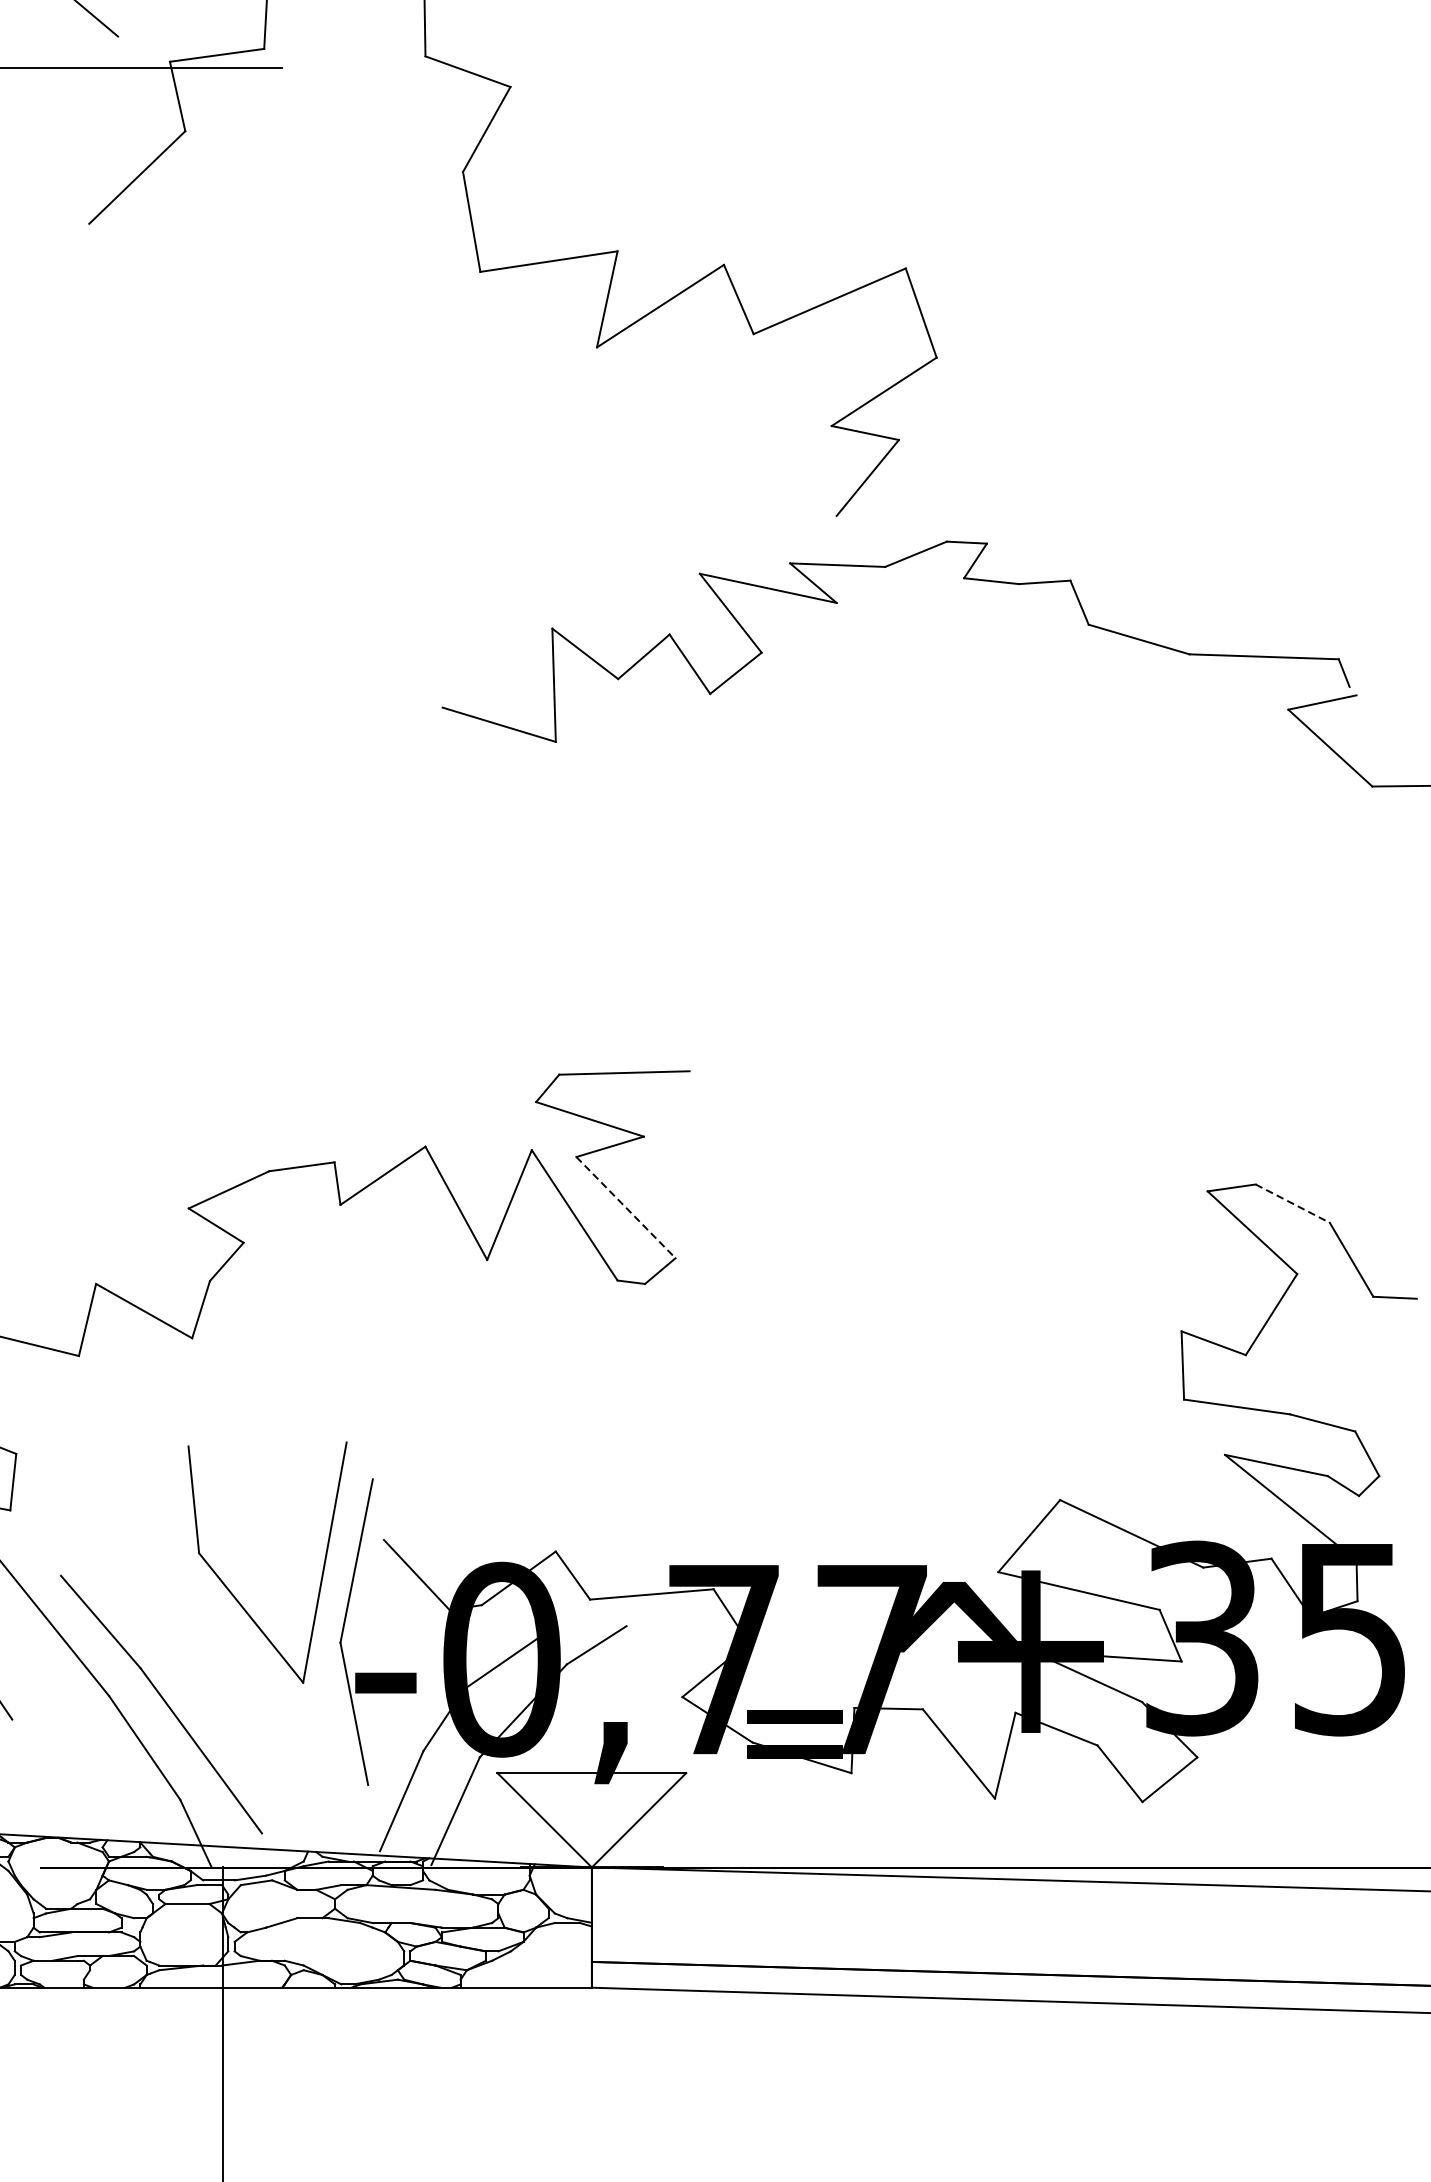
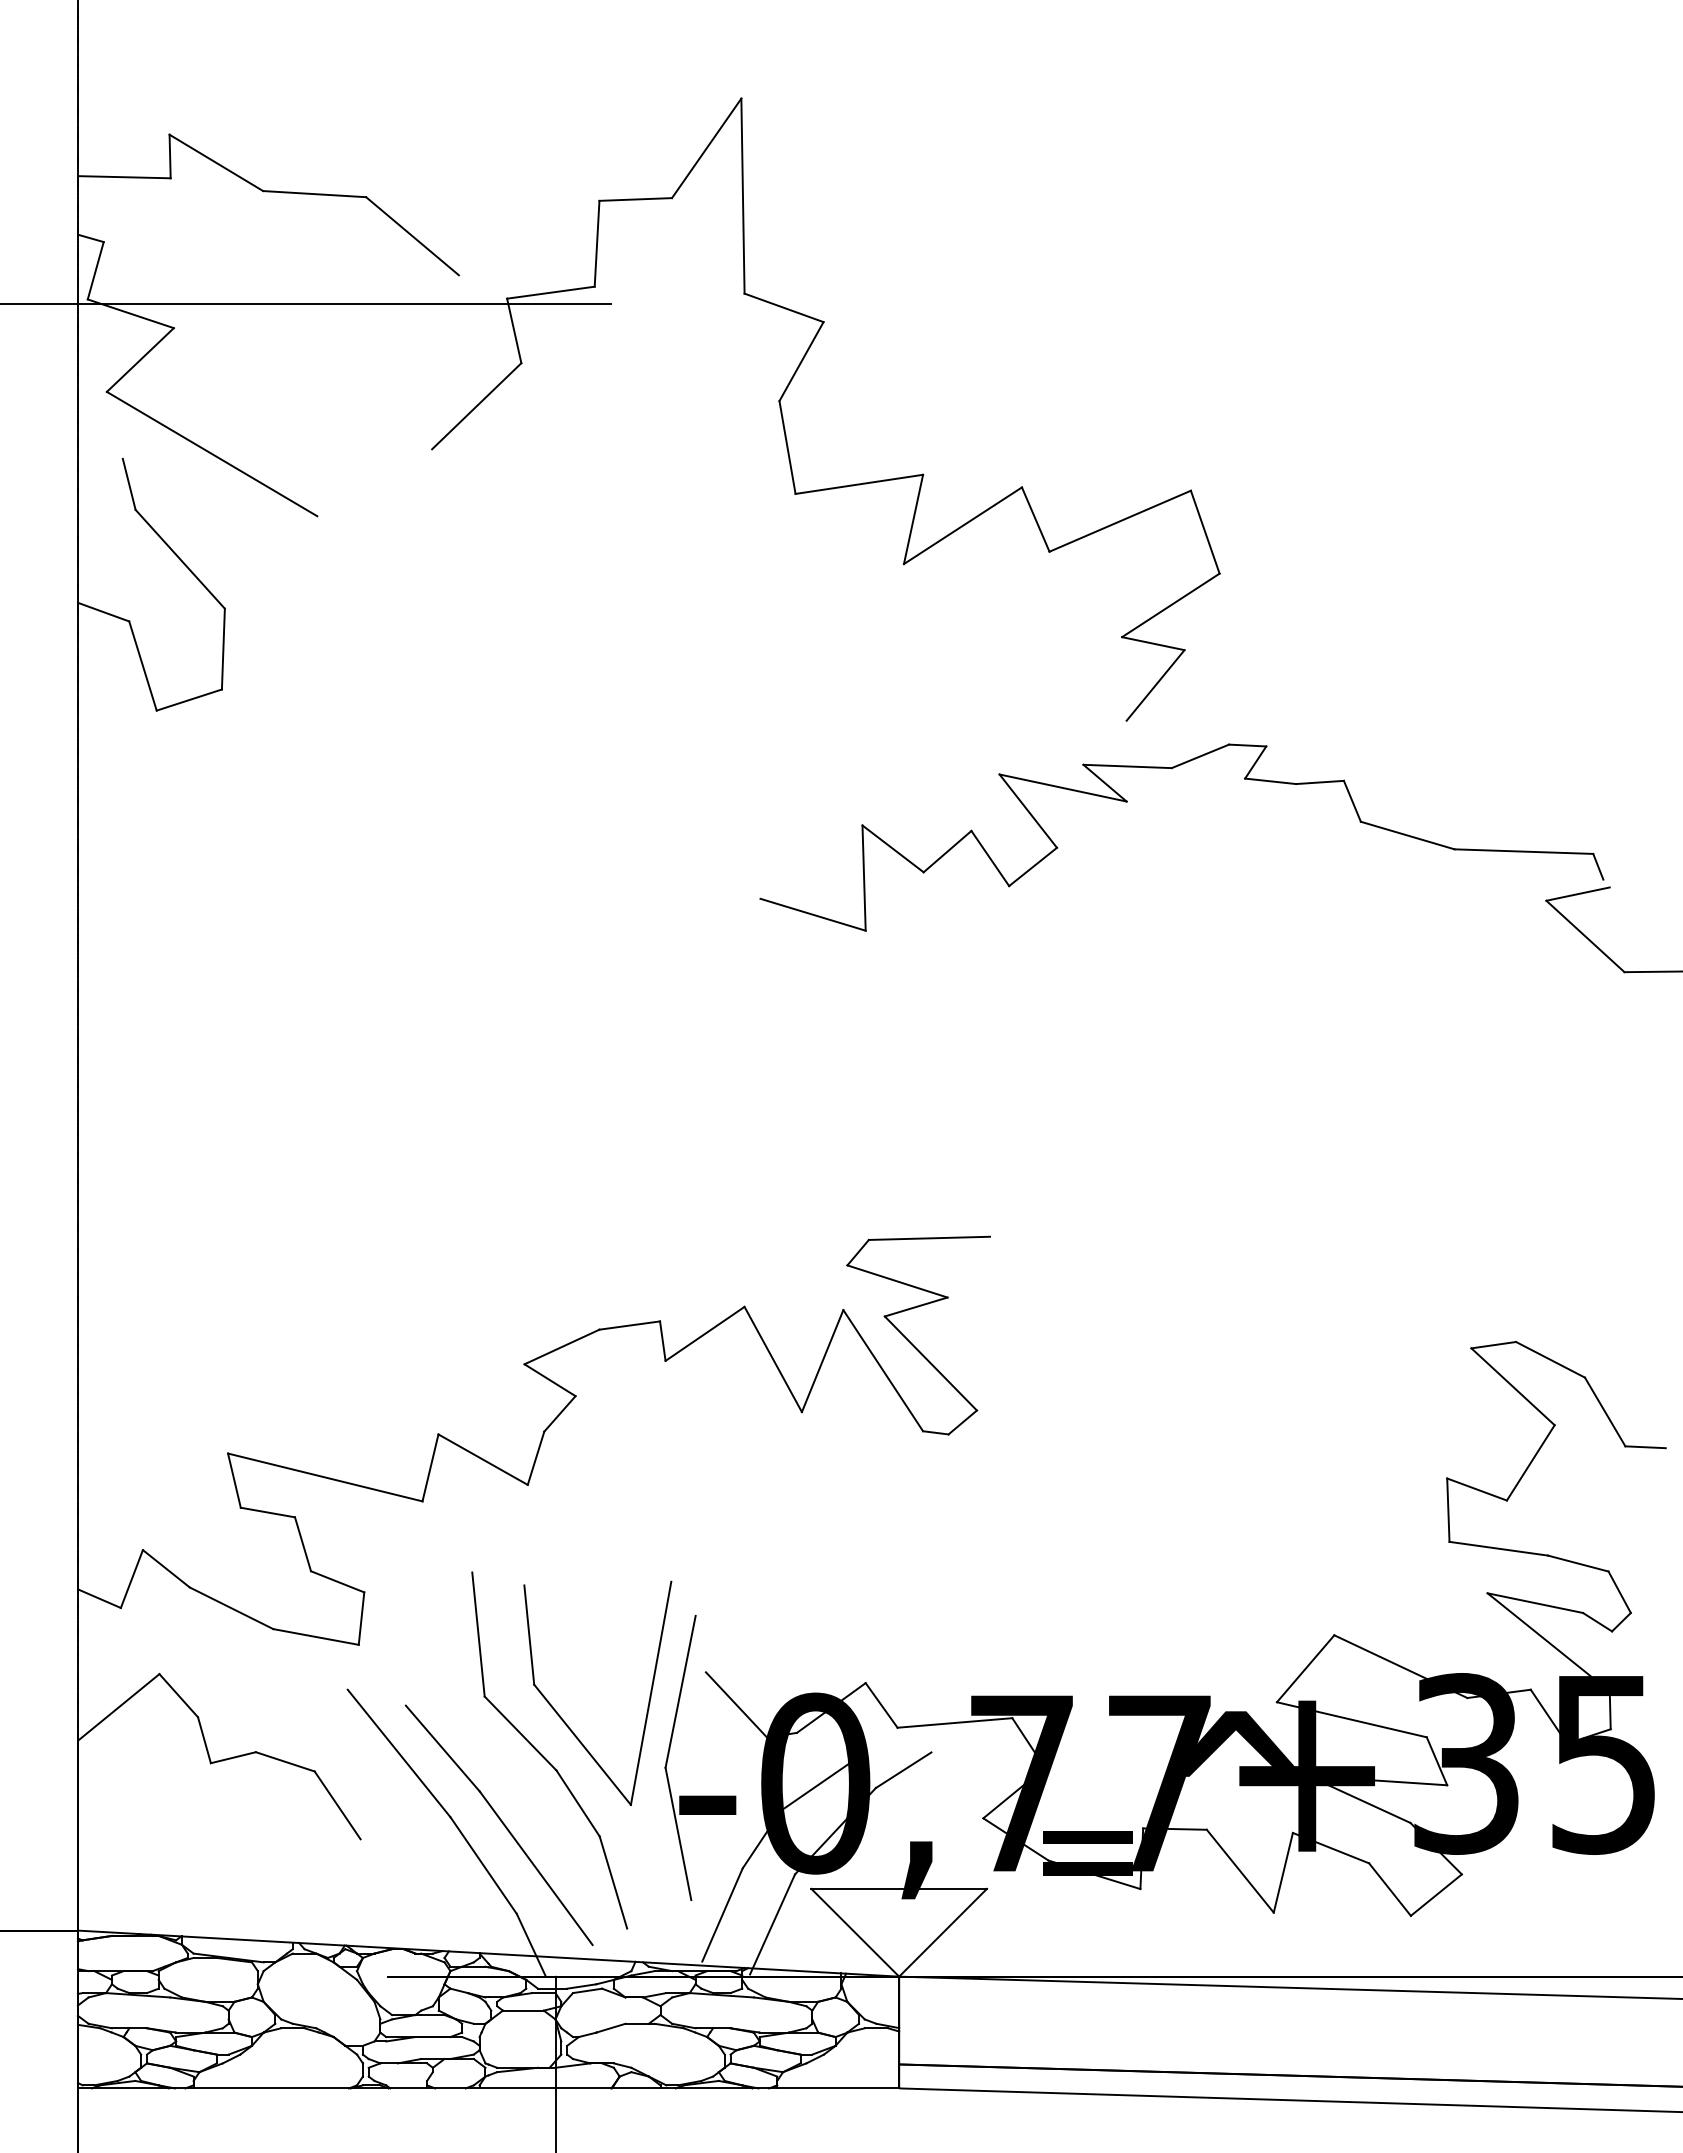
line: (1292, 1203) -> (1550, 1359), dashed -> solid
line: (625, 1207) -> (930, 1363), dashed -> solid
part: (209, 1629) -> (543, 1755), added

